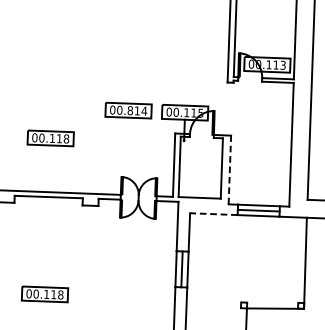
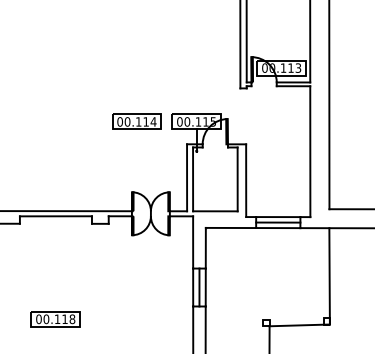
text: (130, 110) -> (138, 121), 00.814 -> 00.114
part: (50, 138) -> (55, 154), removed
line: (230, 169) -> (246, 180), dashed -> solid
line: (213, 213) -> (230, 227), dashed -> solid

